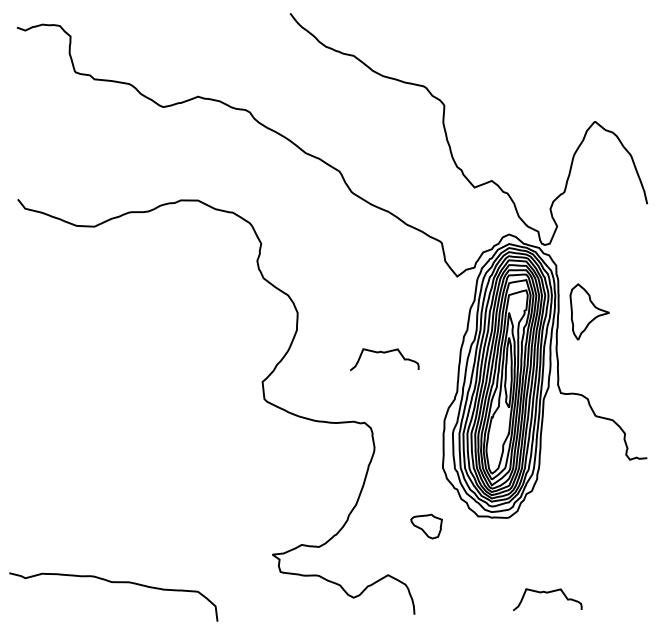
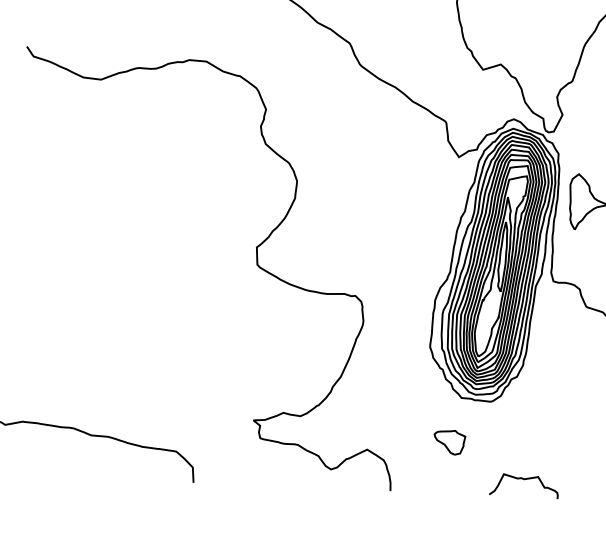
curve: (384, 353) -> (380, 228), removed
part: (426, 526) -> (449, 442), moved

